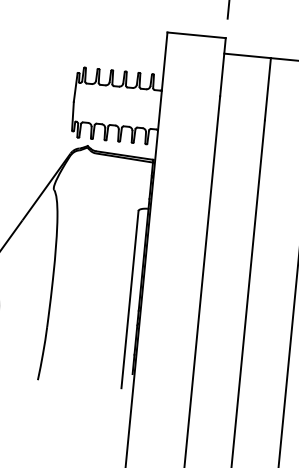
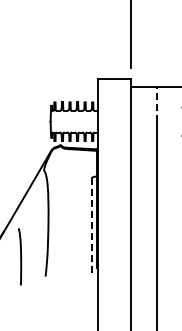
line: (267, 87) -> (156, 103), solid -> dashed
line: (129, 299) -> (91, 227), solid -> dashed

